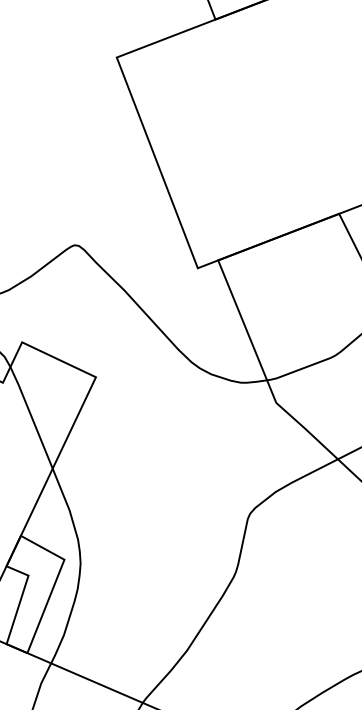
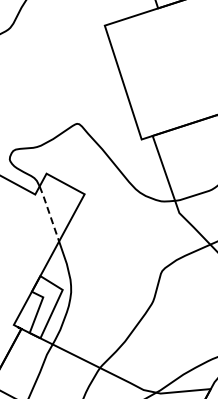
line: (31, 417) -> (49, 213), solid -> dashed

